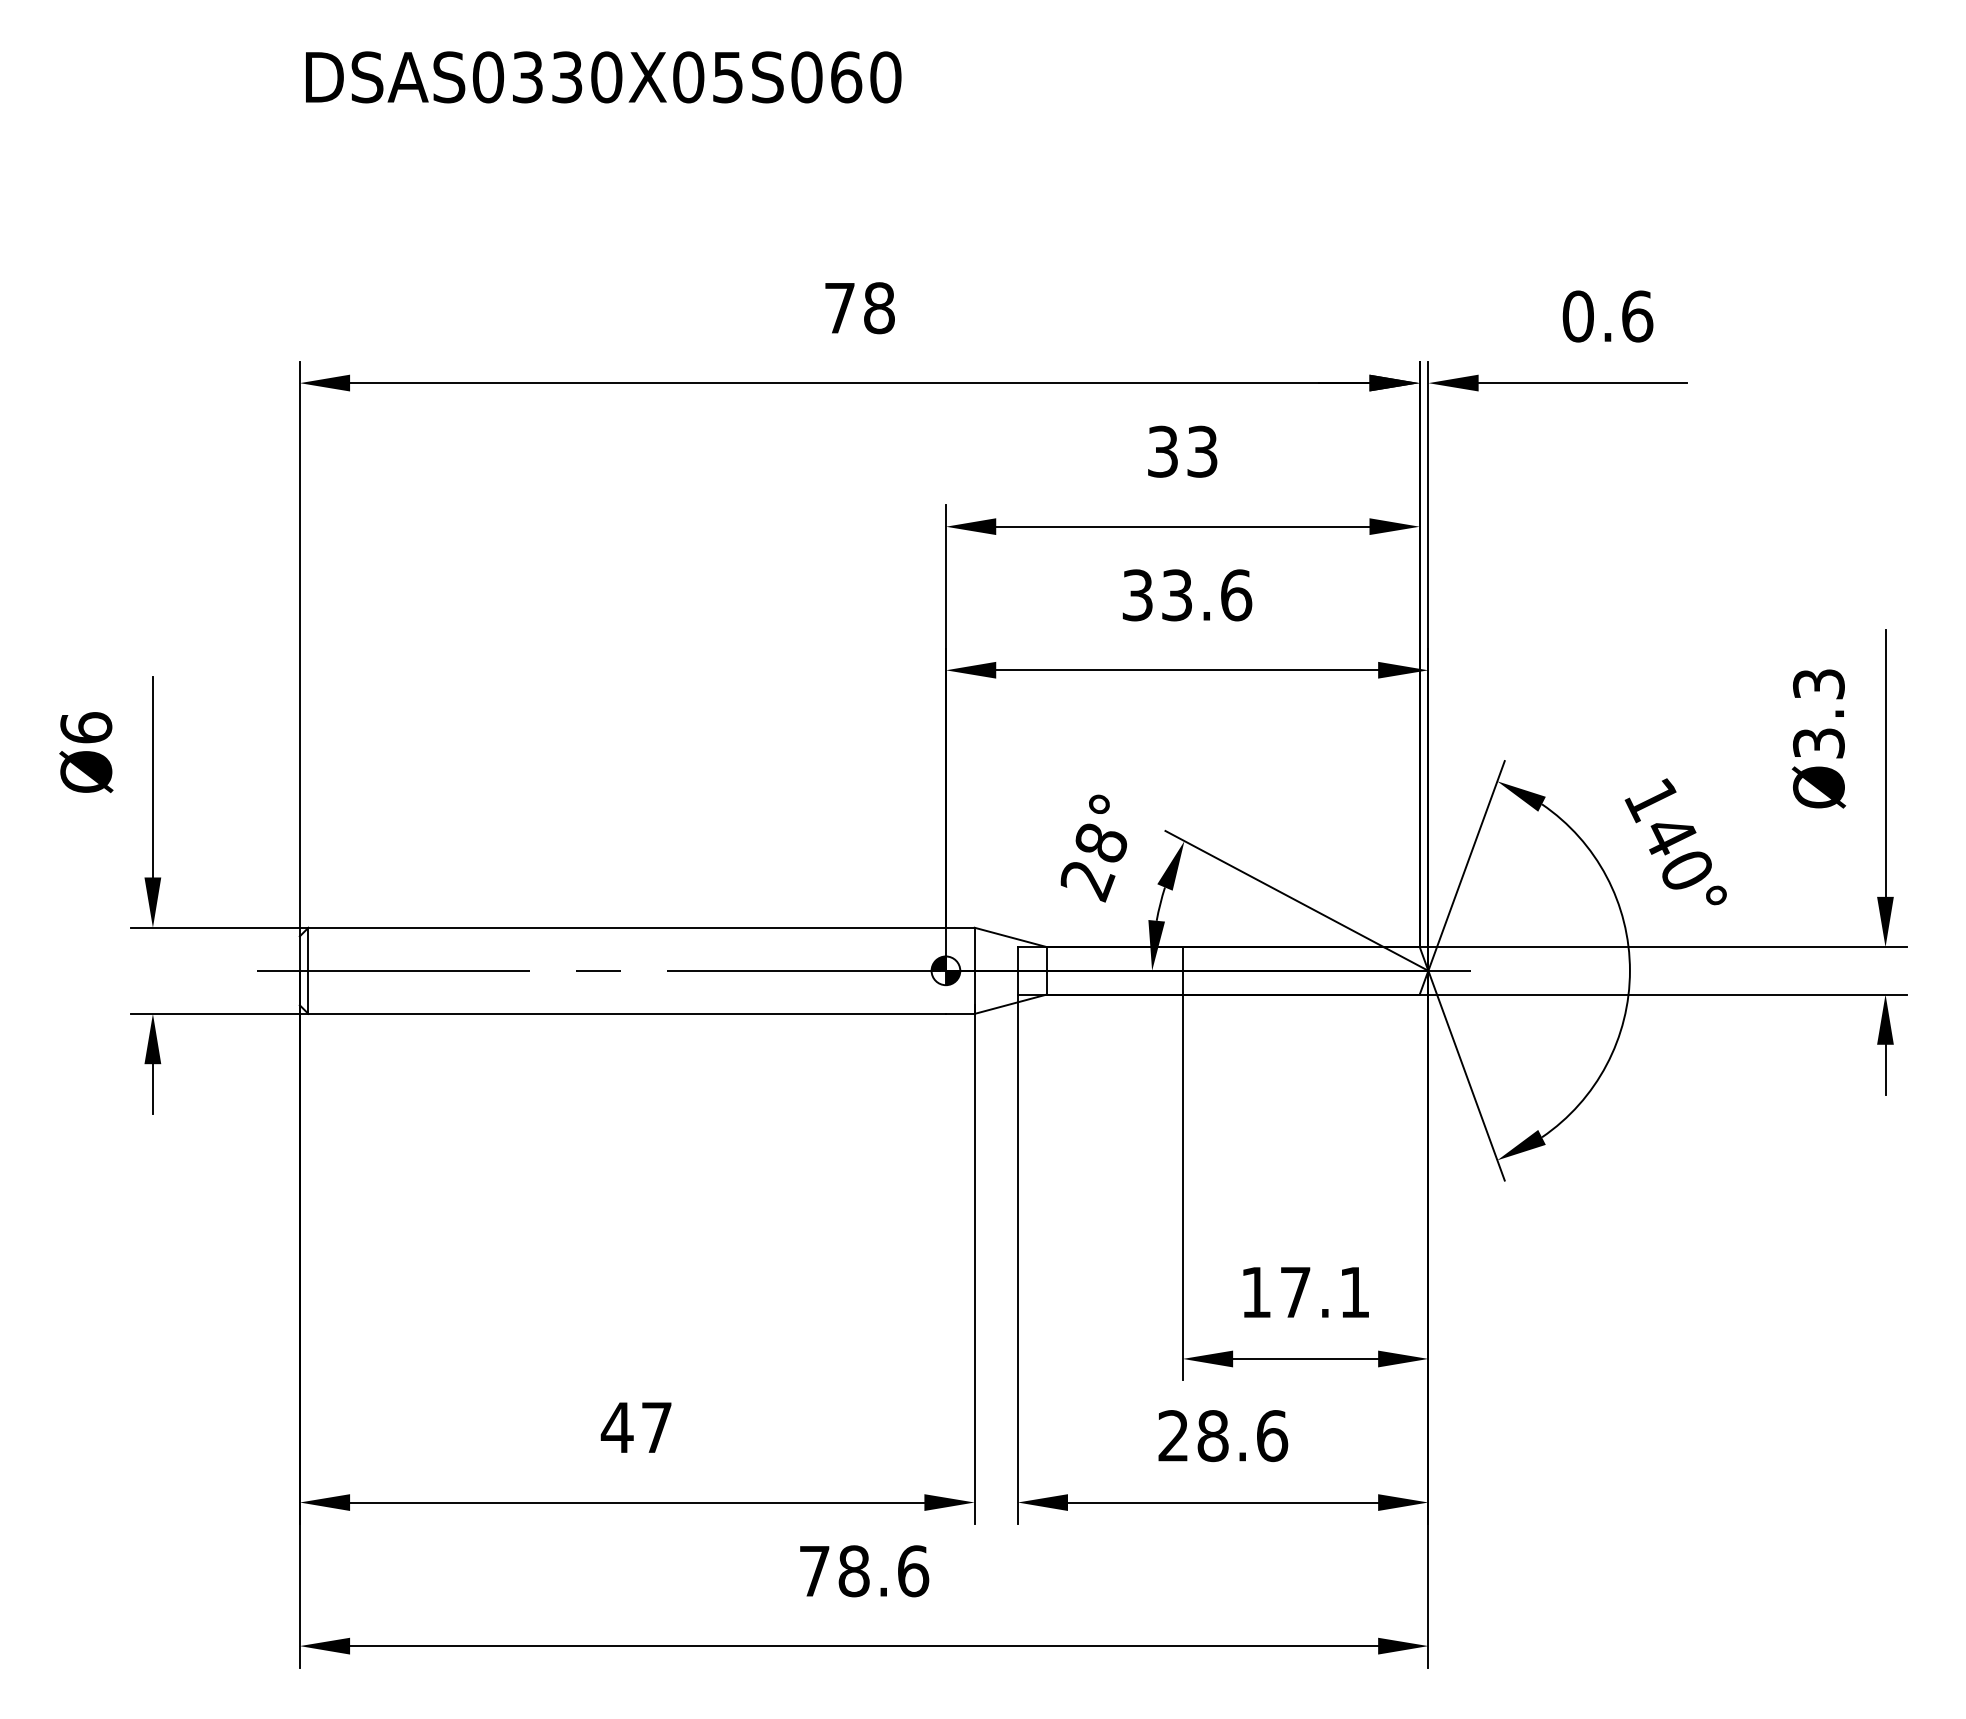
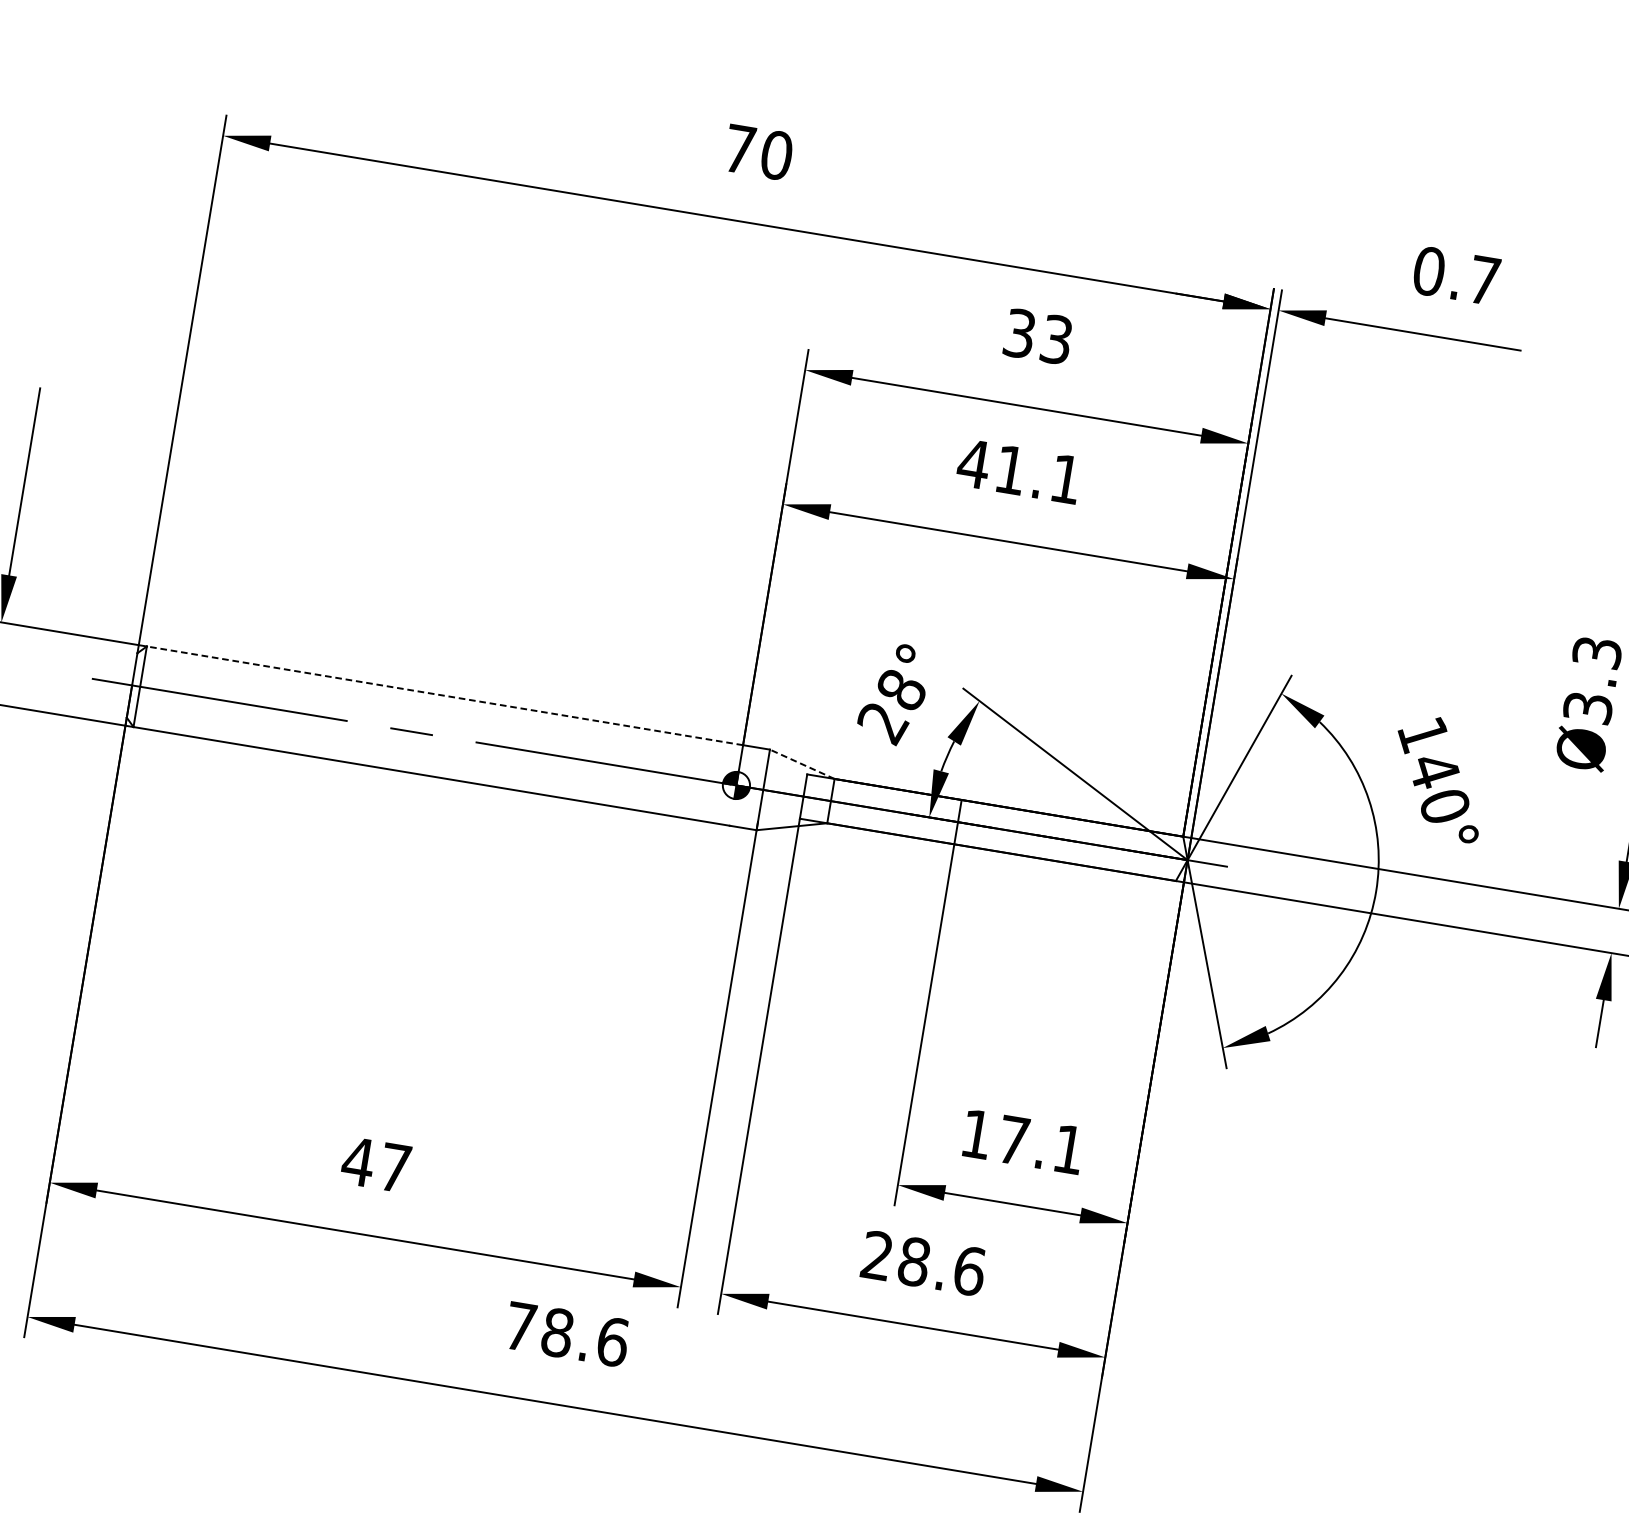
text: (879, 307) -> (776, 154), 78 -> 70
text: (1637, 316) -> (1484, 280), 0.6 -> 0.7
text: (1186, 595) -> (1019, 471), 33.6 -> 41.1
line: (627, 927) -> (445, 695), solid -> dashed
line: (1010, 937) -> (801, 764), solid -> dashed

